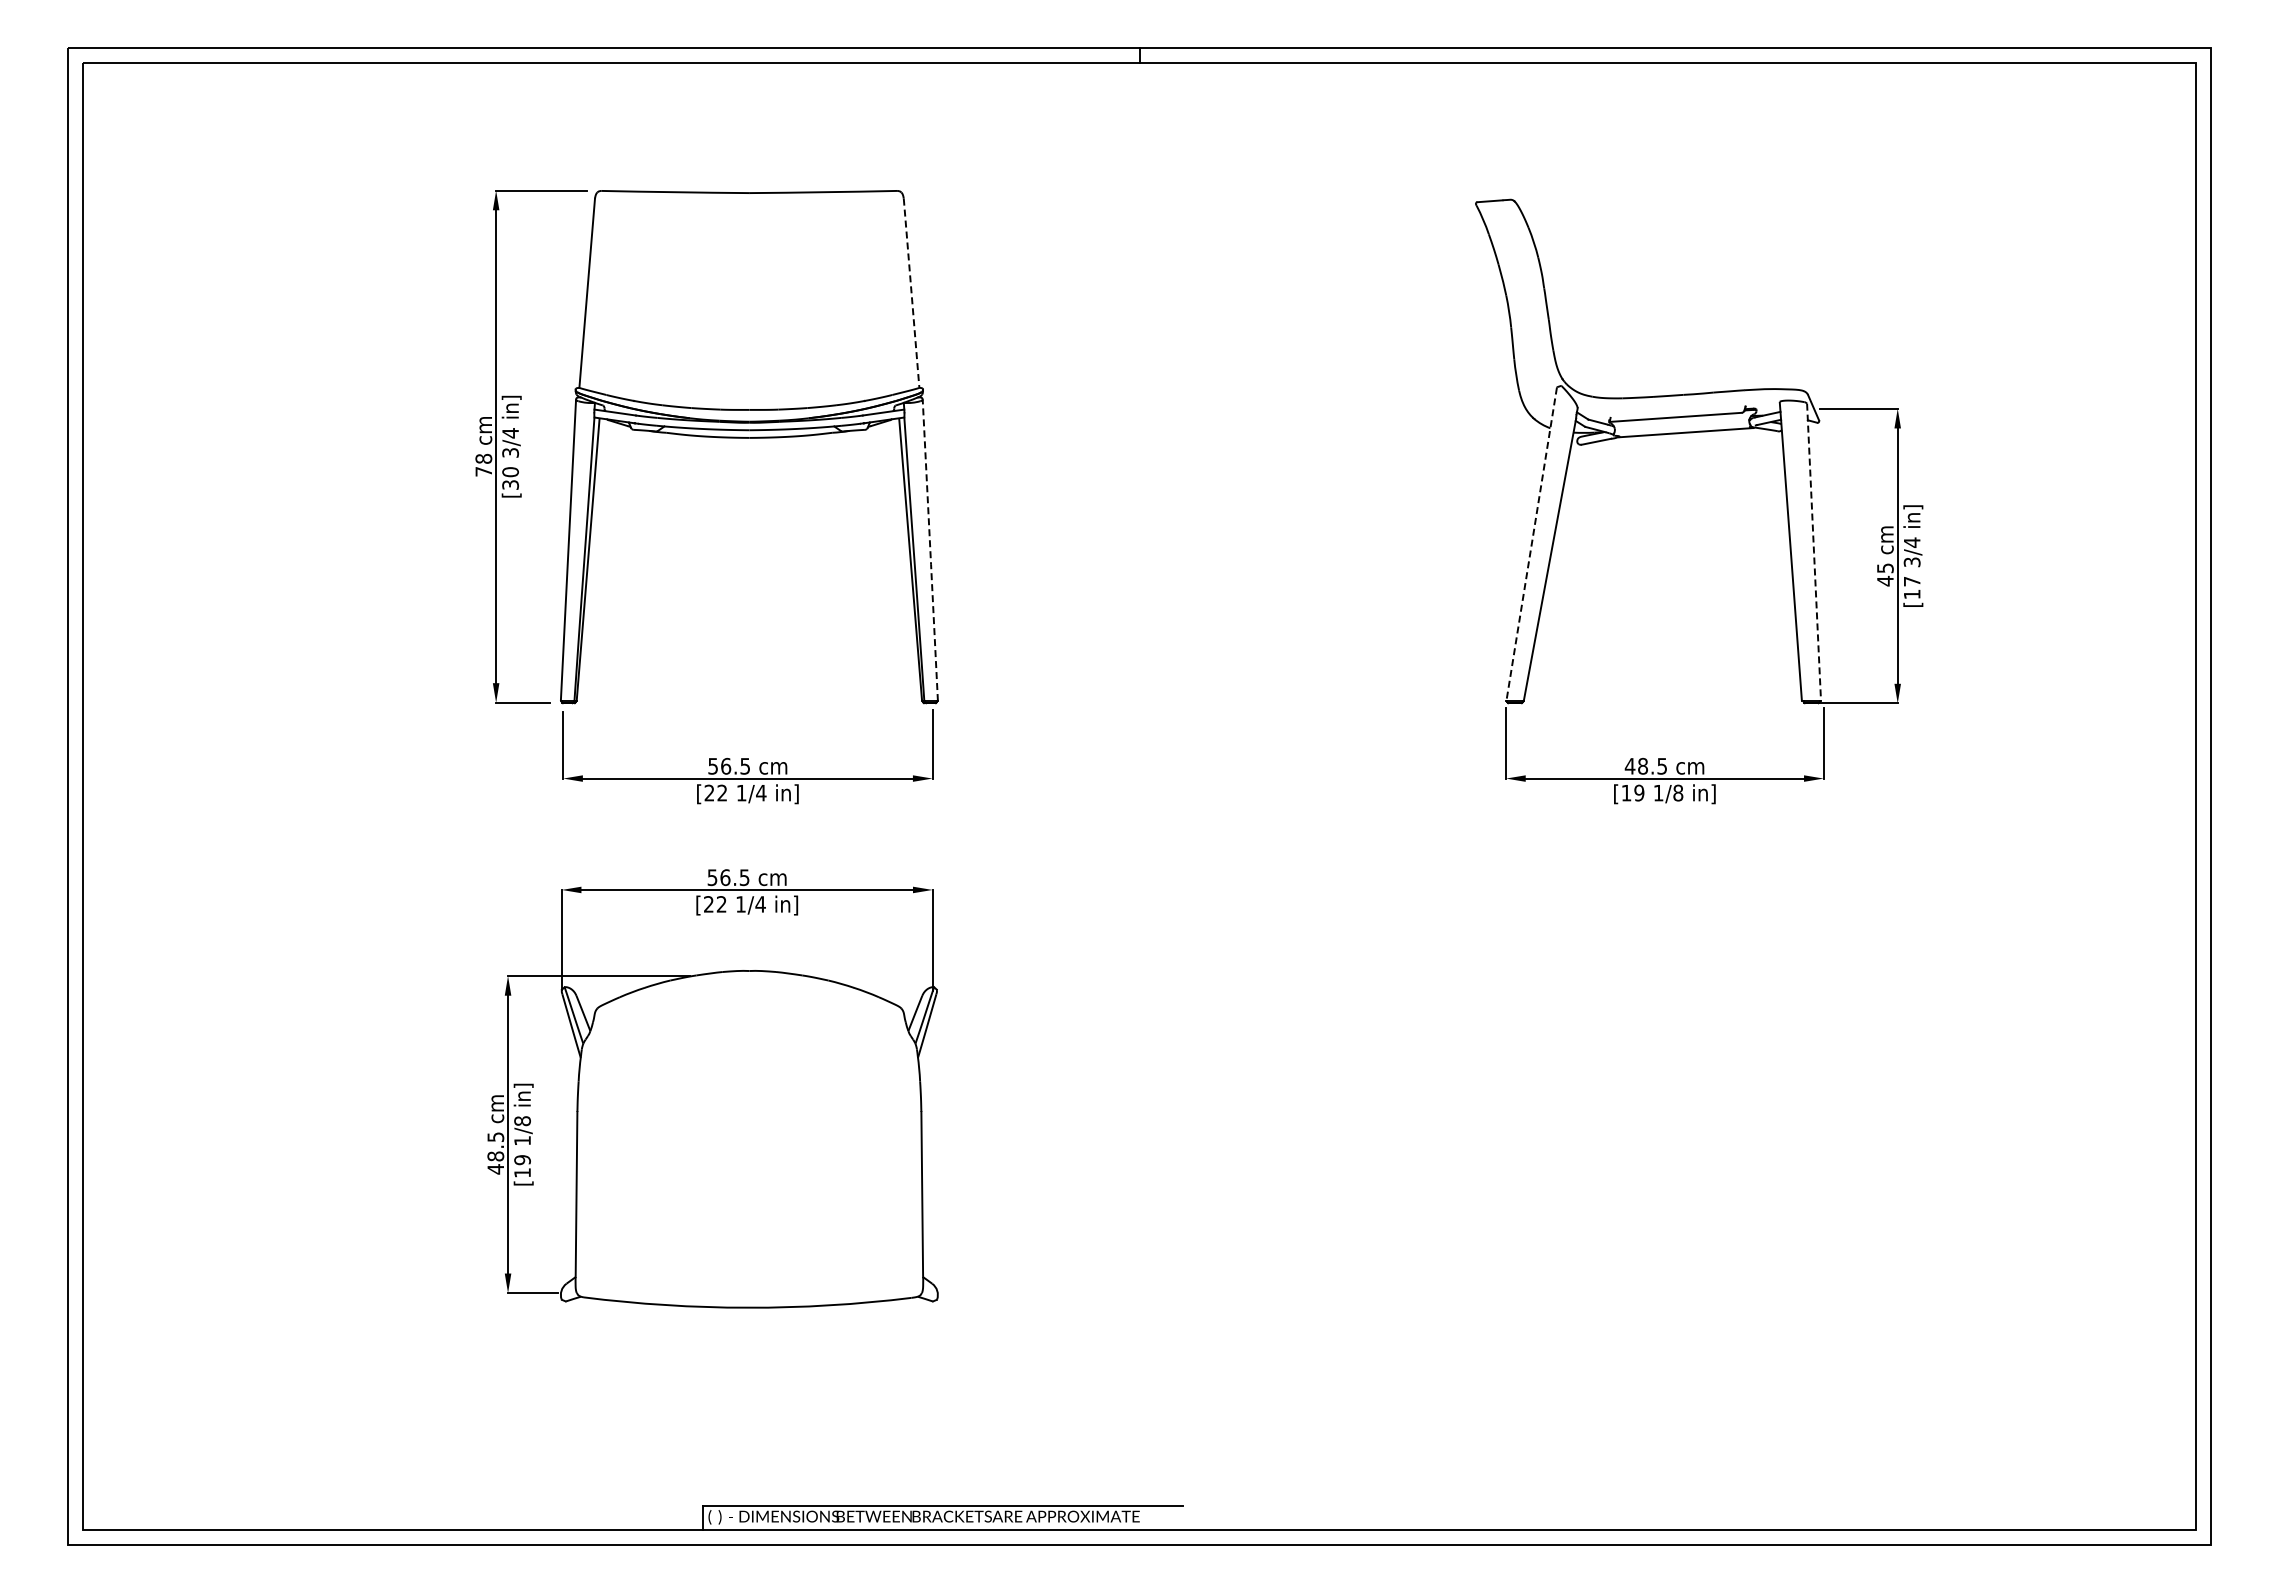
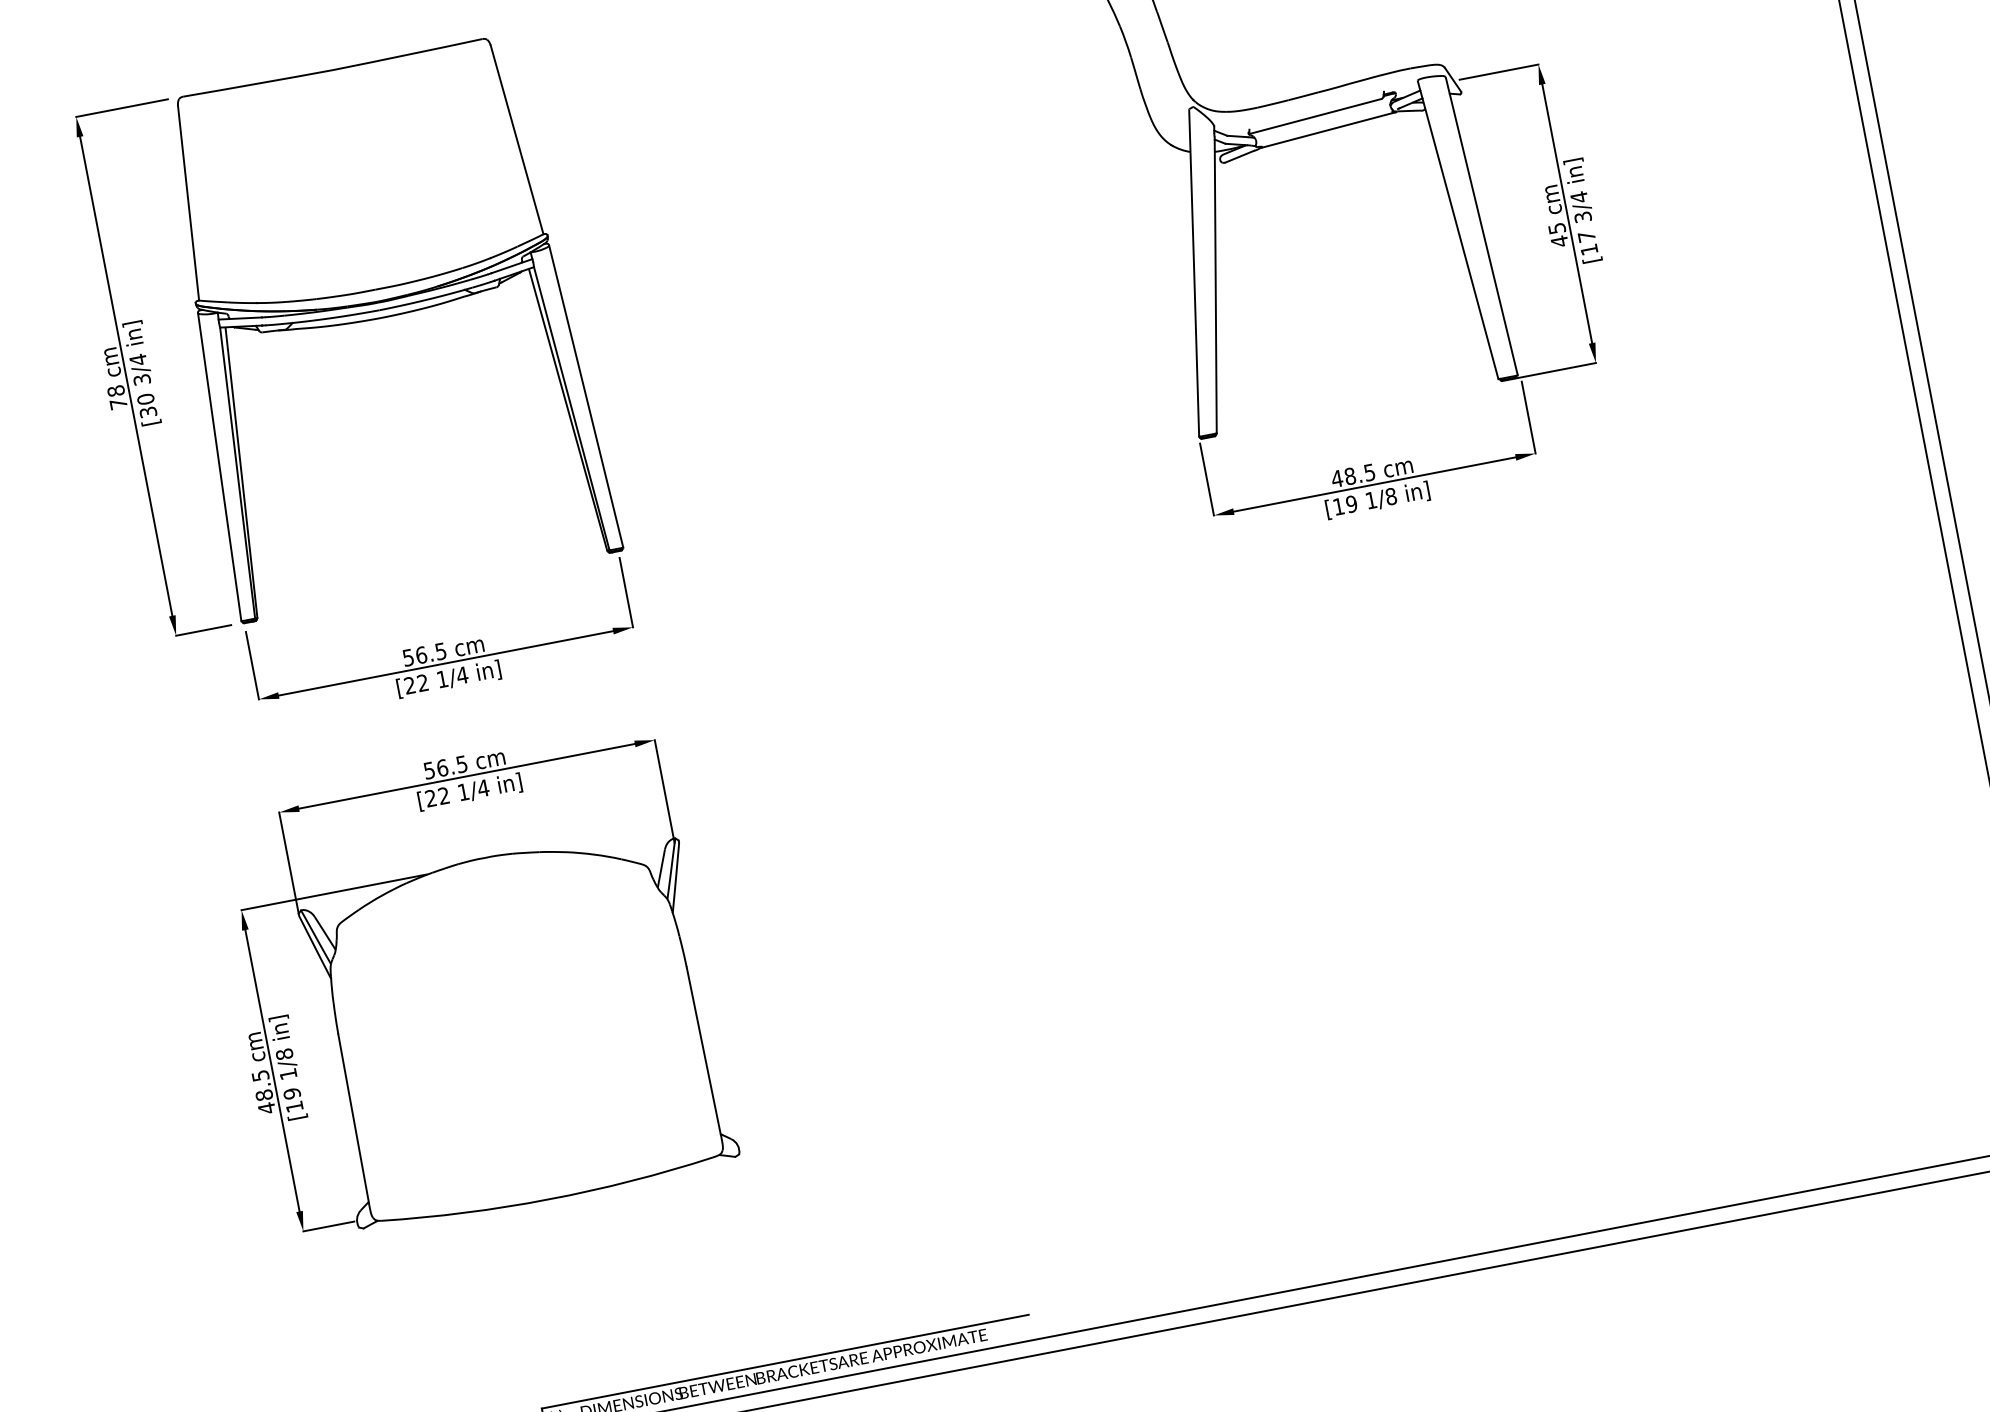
line: (911, 293) -> (517, 140), dashed -> solid
line: (1531, 543) -> (1193, 272), dashed -> solid
line: (930, 551) -> (586, 397), dashed -> solid
line: (1814, 552) -> (1482, 226), dashed -> solid

